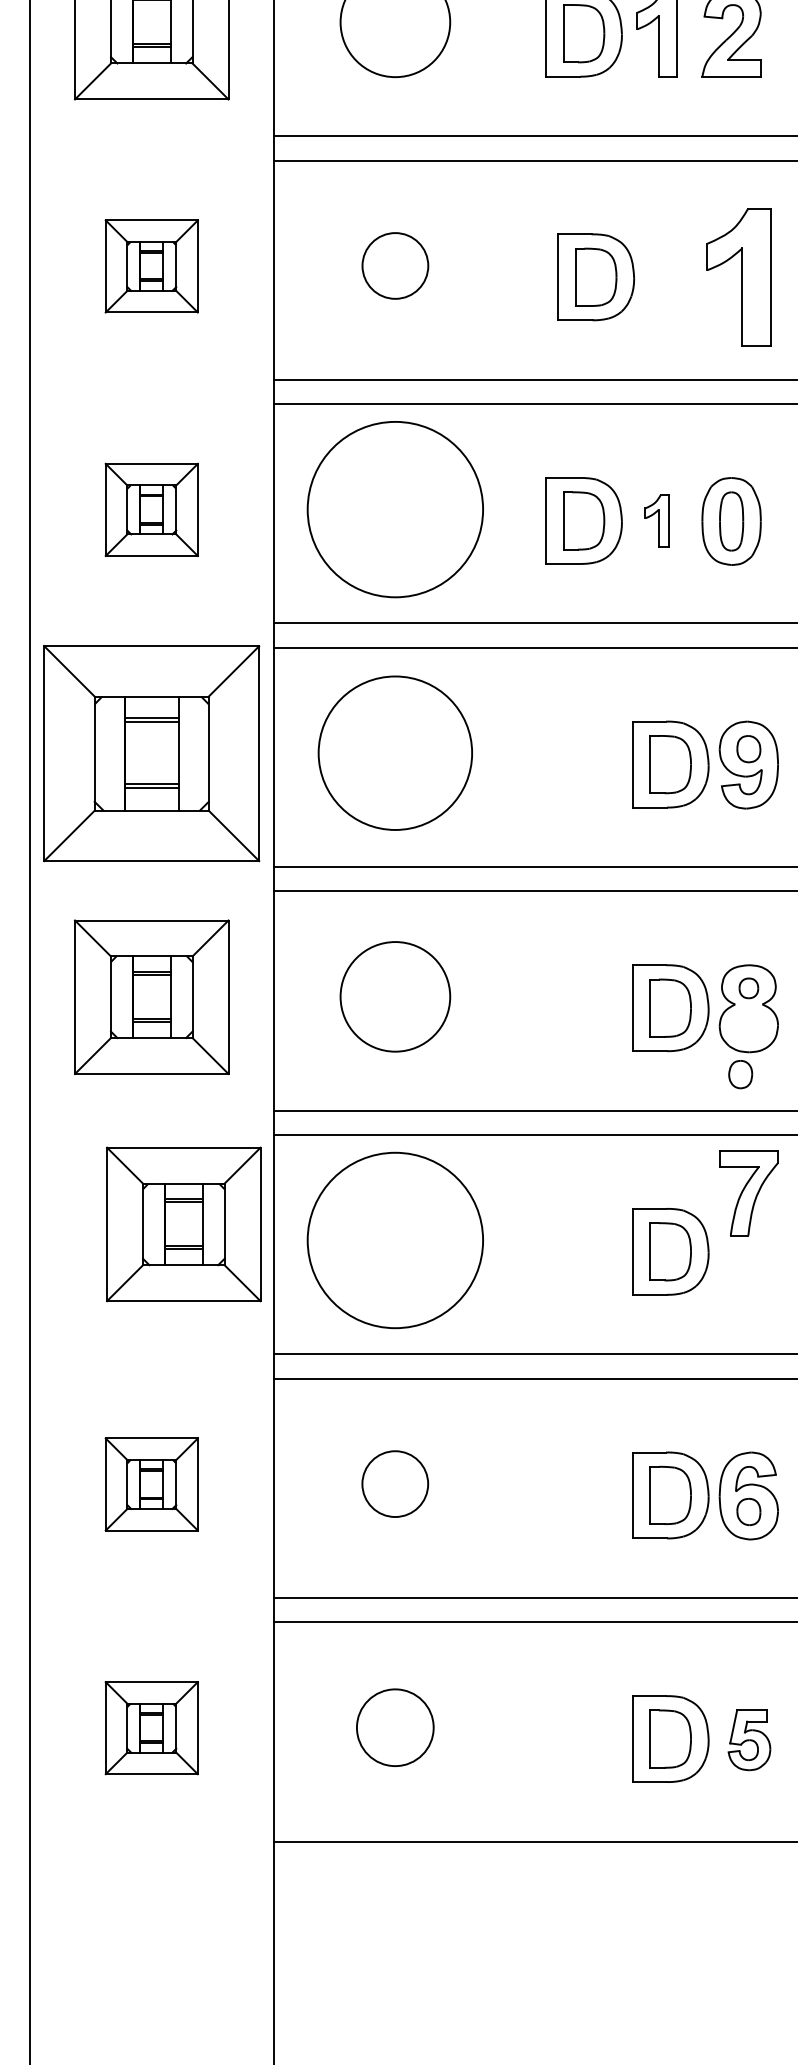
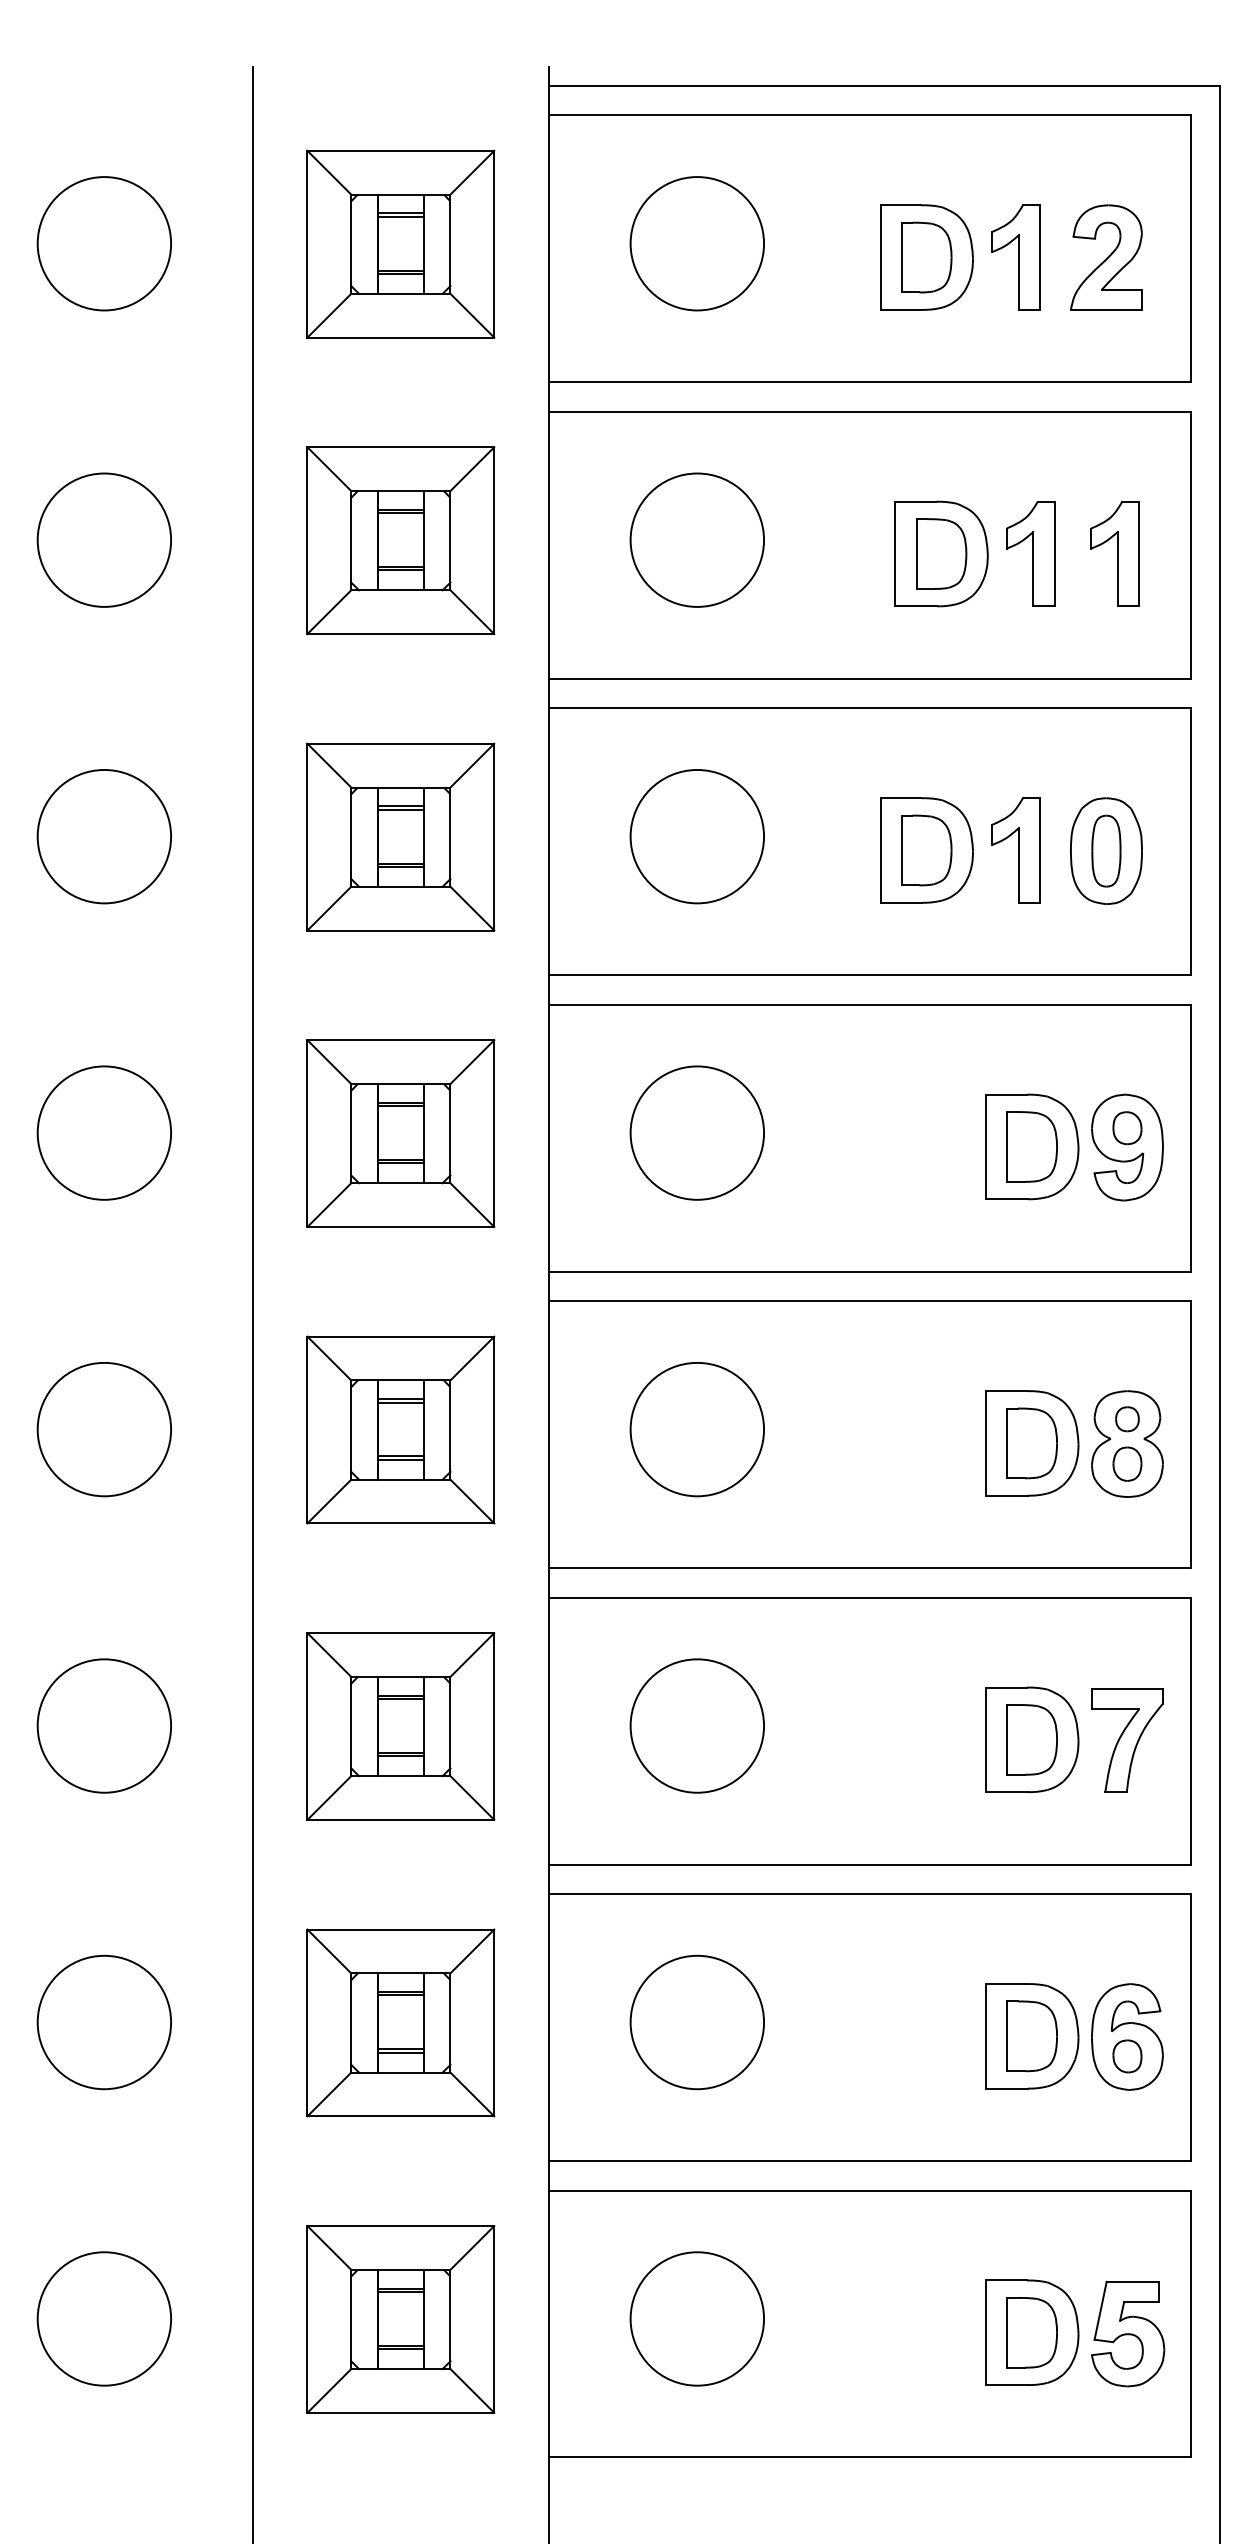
circle: (395, 265) -> (697, 539), size x1.67
part: (151, 266) -> (400, 540), size x1.67
part: (669, 276) -> (1030, 553), added
part: (738, 276) -> (1114, 553), size x0.62
part: (151, 509) -> (400, 836), size x1.67
circle: (395, 509) -> (697, 836), size x0.62
part: (656, 520) -> (1015, 850), size x1.67
circle: (395, 752) -> (697, 1132), size x0.71
part: (151, 753) -> (400, 1133), size x0.71
part: (740, 1074) -> (1127, 1463), moved
part: (748, 1193) -> (1127, 1740), moved
part: (183, 1224) -> (400, 1726), moved
circle: (395, 1240) -> (697, 1725), size x0.62
part: (151, 1484) -> (400, 2022), size x1.67
circle: (394, 1484) -> (696, 2022), size x1.67
circle: (394, 1727) -> (696, 2318), size x1.43
part: (151, 1728) -> (400, 2319), size x1.67
part: (749, 1739) -> (1128, 2333), size x1.43

